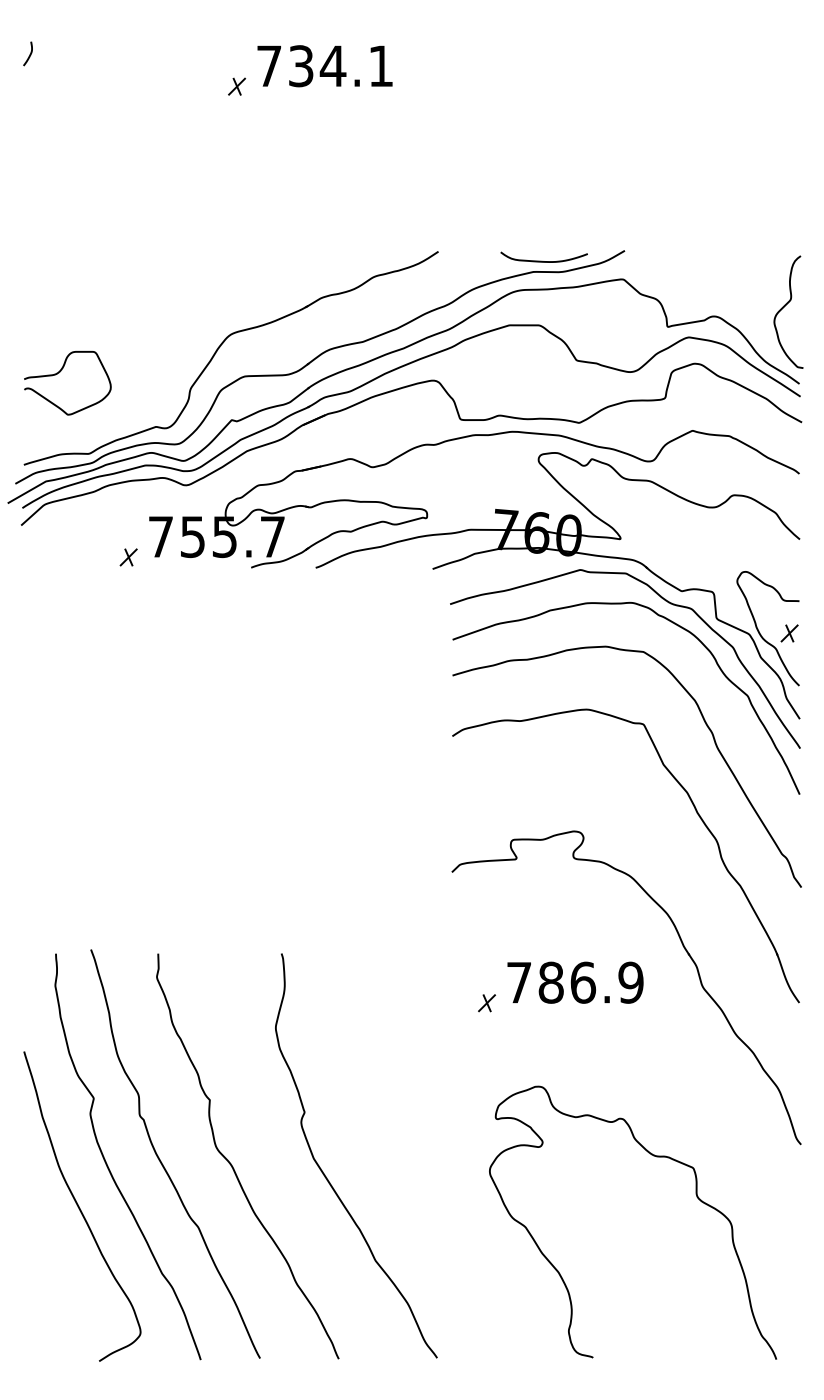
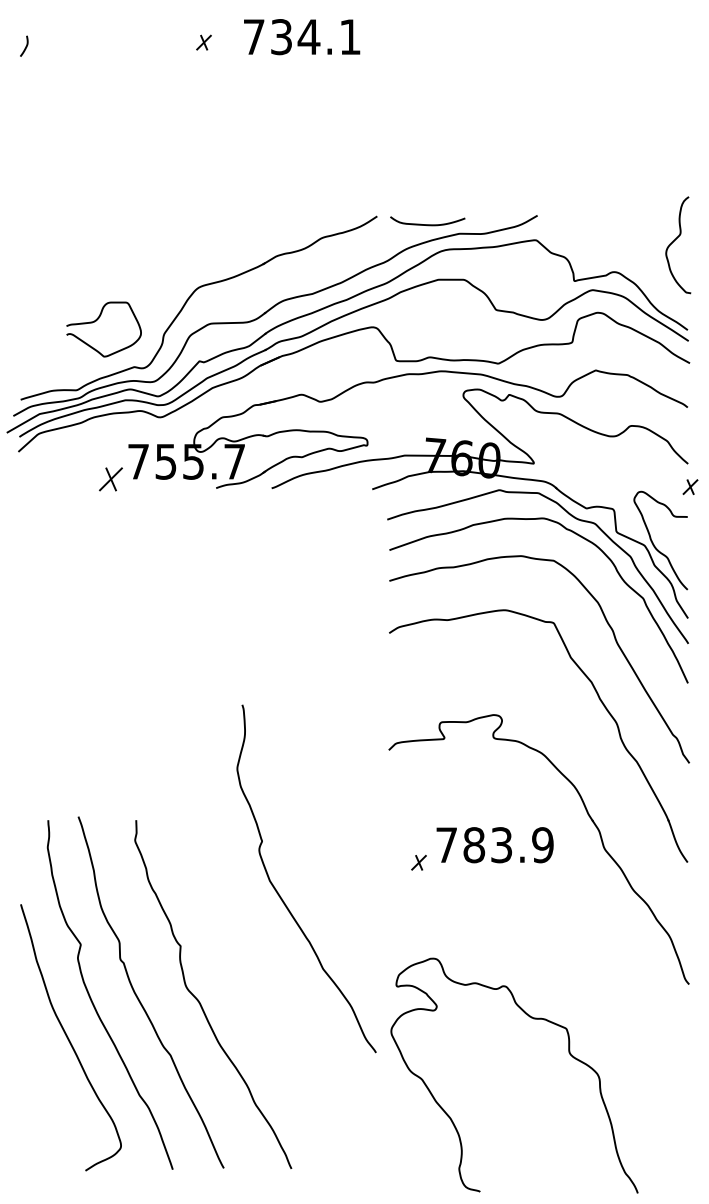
text: (324, 66) -> (301, 37), moved
part: (237, 86) -> (204, 42), moved
curve: (542, 260) -> (426, 223), moved
curve: (784, 307) -> (674, 241), moved
curve: (59, 373) -> (96, 321), moved
part: (128, 557) -> (110, 479), size x1.6
part: (789, 633) -> (690, 487), moved
text: (583, 982) -> (502, 844), 786.9 -> 783.9
curve: (325, 1174) -> (280, 894), moved
curve: (696, 1197) -> (569, 1053), moved

